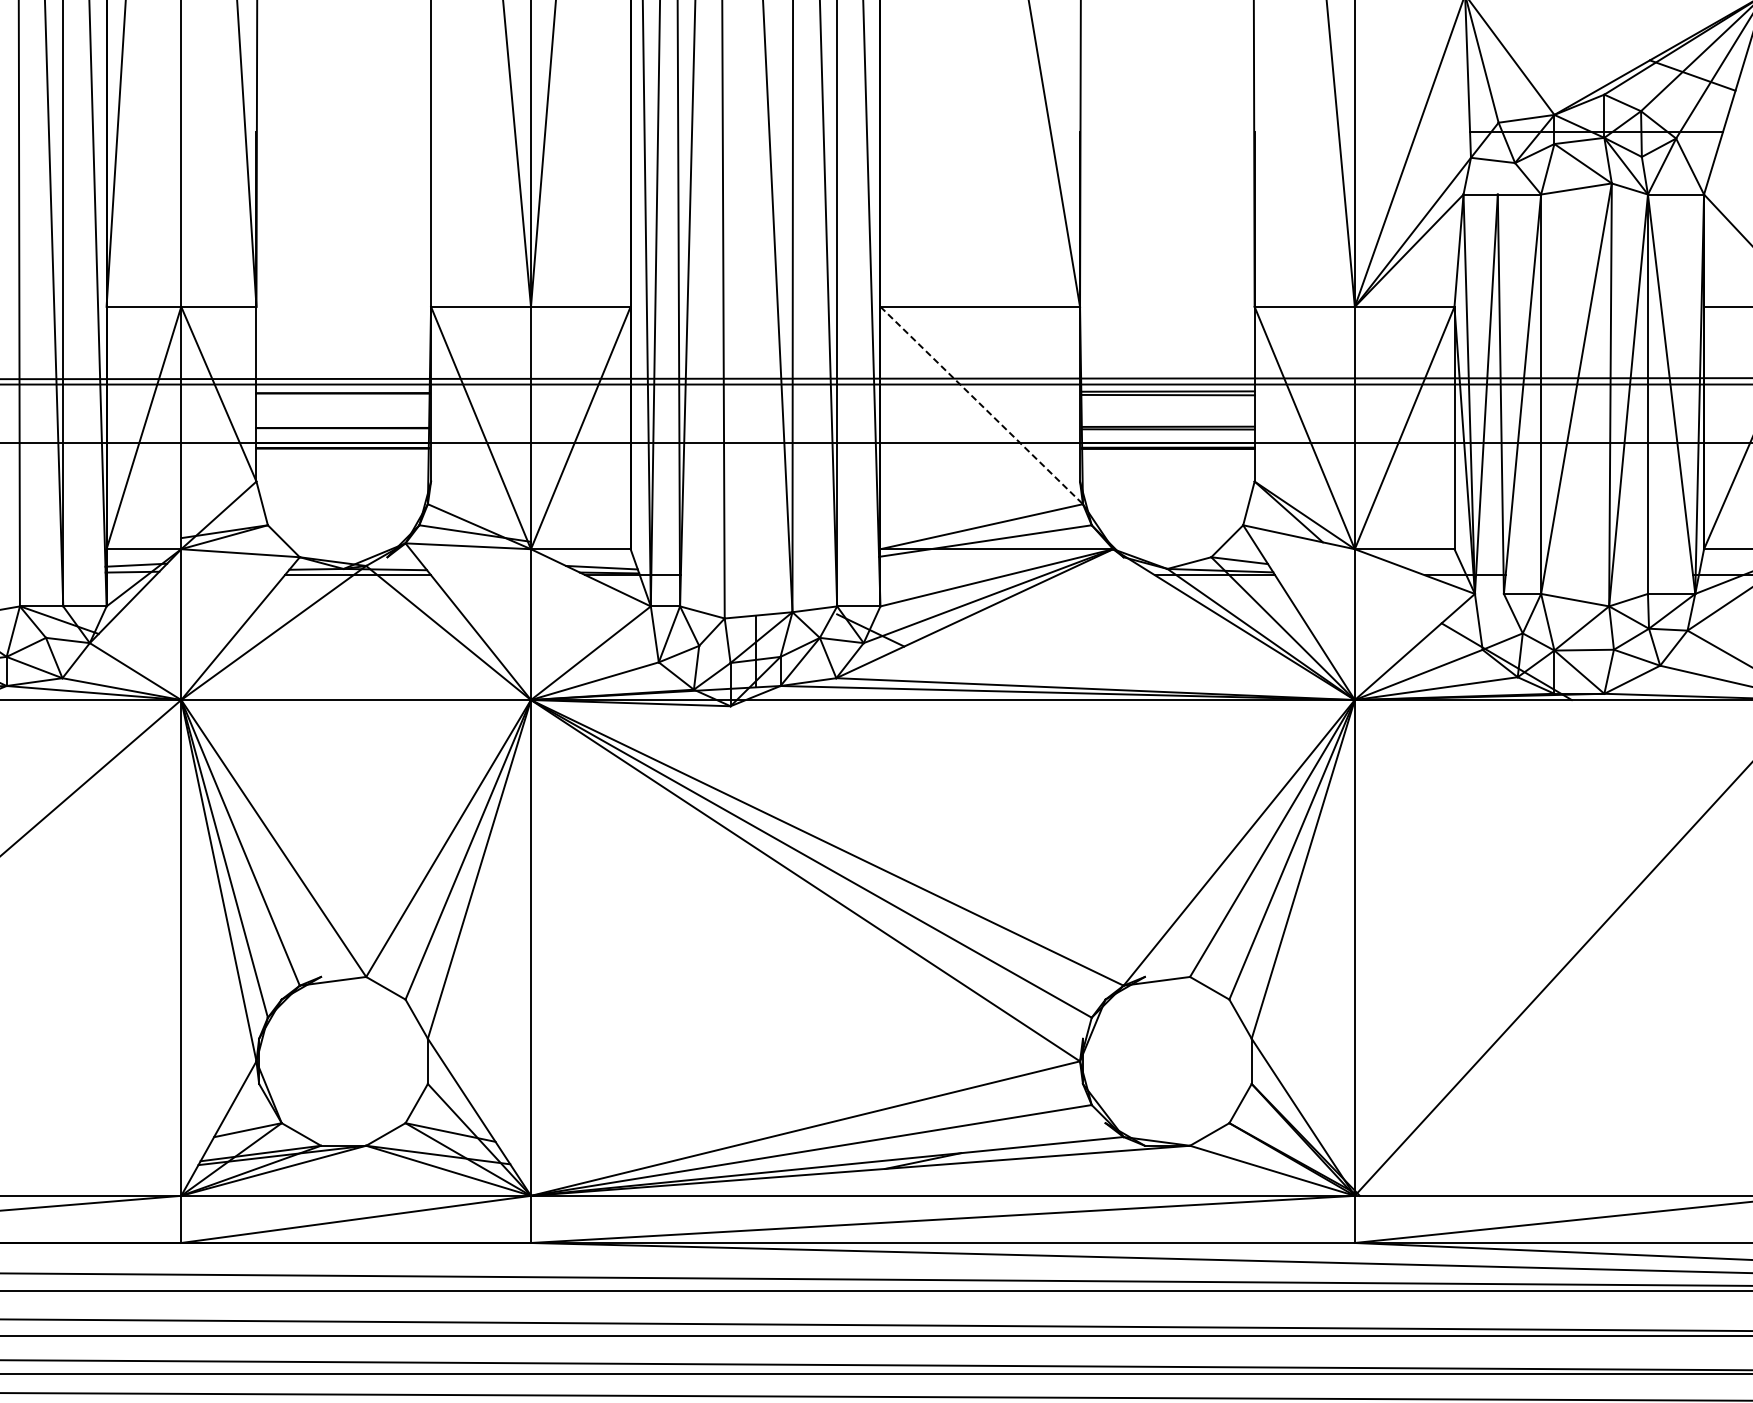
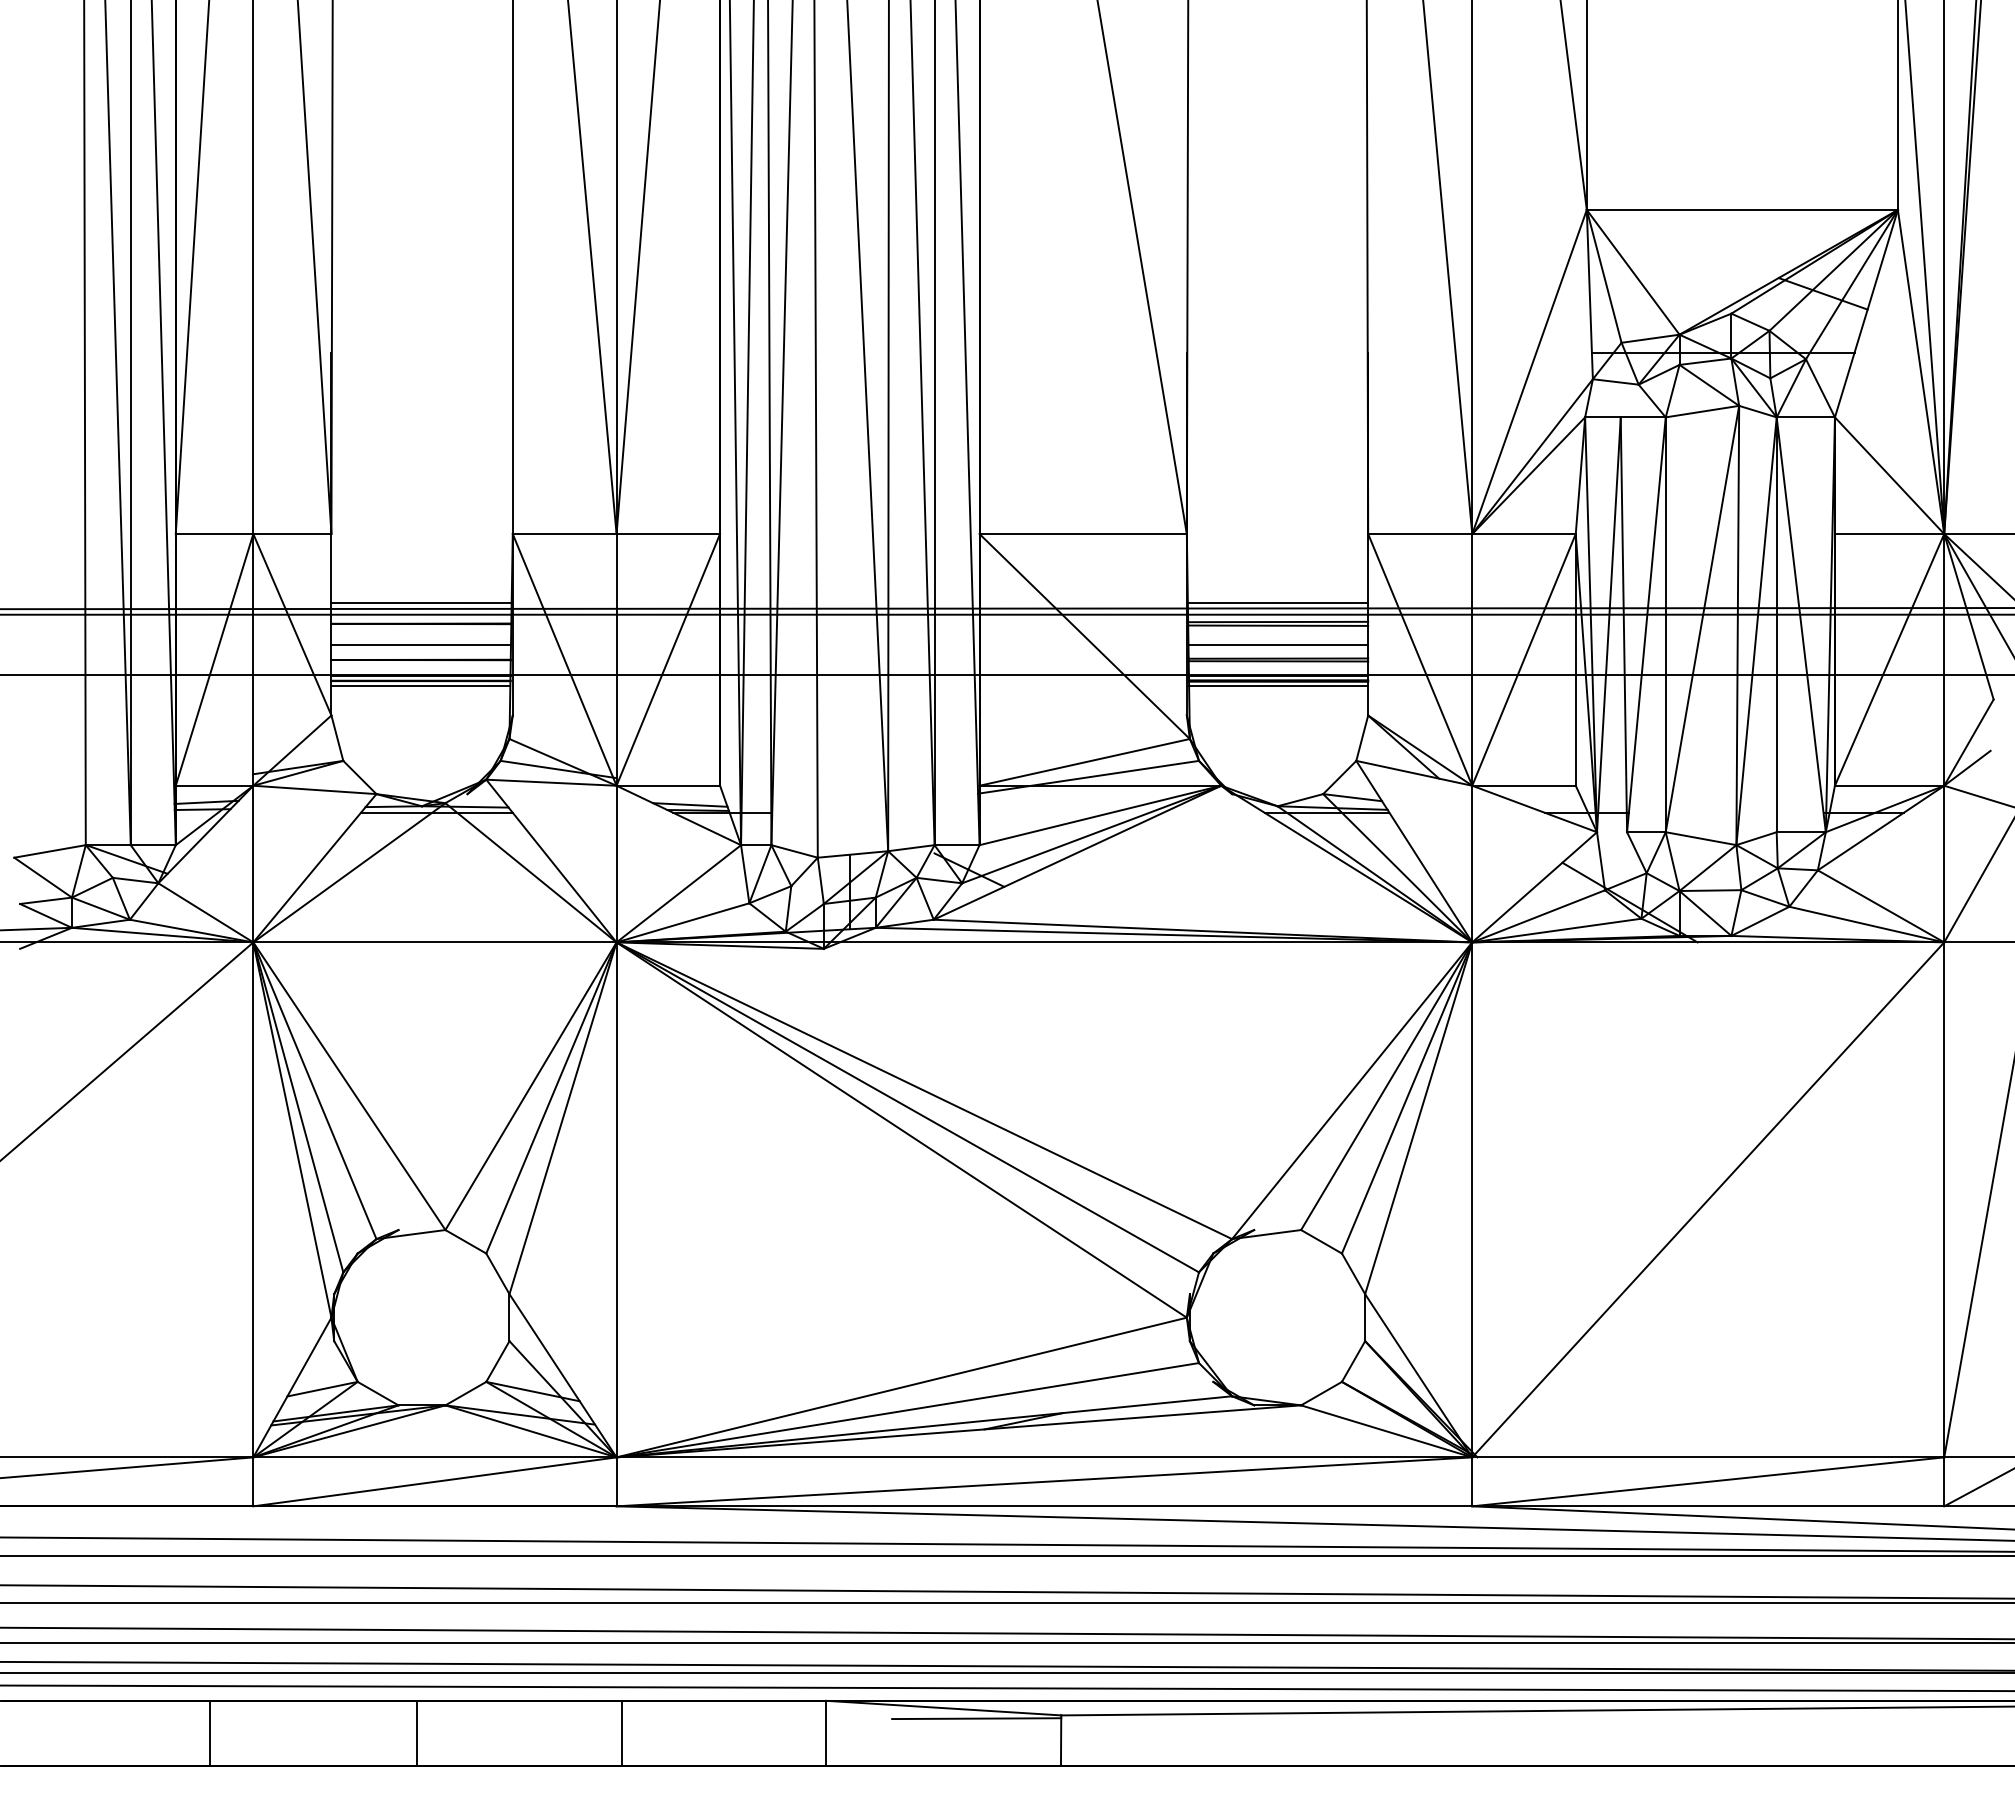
line: (343, 373) -> (421, 603), added
line: (1167, 373) -> (1277, 603), added
line: (981, 405) -> (1084, 636), dashed -> solid
line: (343, 413) -> (421, 644), added
line: (1168, 413) -> (1278, 644), added
line: (342, 453) -> (420, 686), added
line: (1168, 453) -> (1278, 686), added

